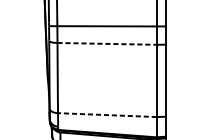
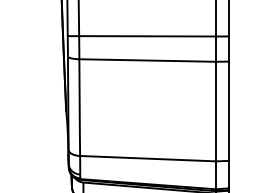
line: (107, 43) -> (148, 60), dashed -> solid
line: (106, 114) -> (147, 158), dashed -> solid

